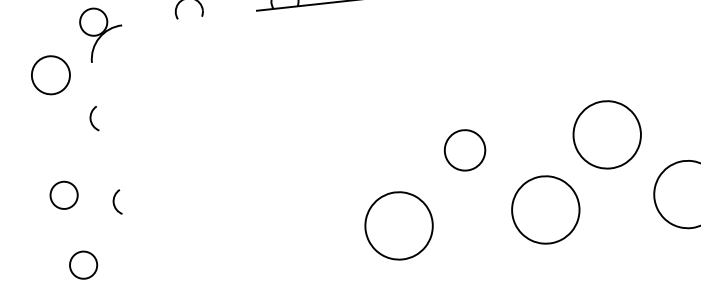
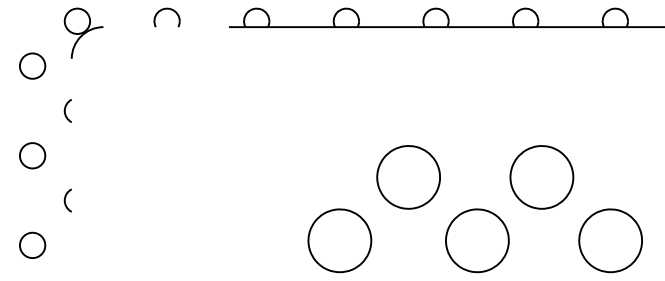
circle: (50, 74) -> (32, 65), size x0.71
part: (464, 150) -> (408, 177), size x1.67
circle: (63, 195) -> (32, 155), moved
arc: (114, 202) -> (65, 200), moved
circle: (83, 264) -> (32, 244), moved

